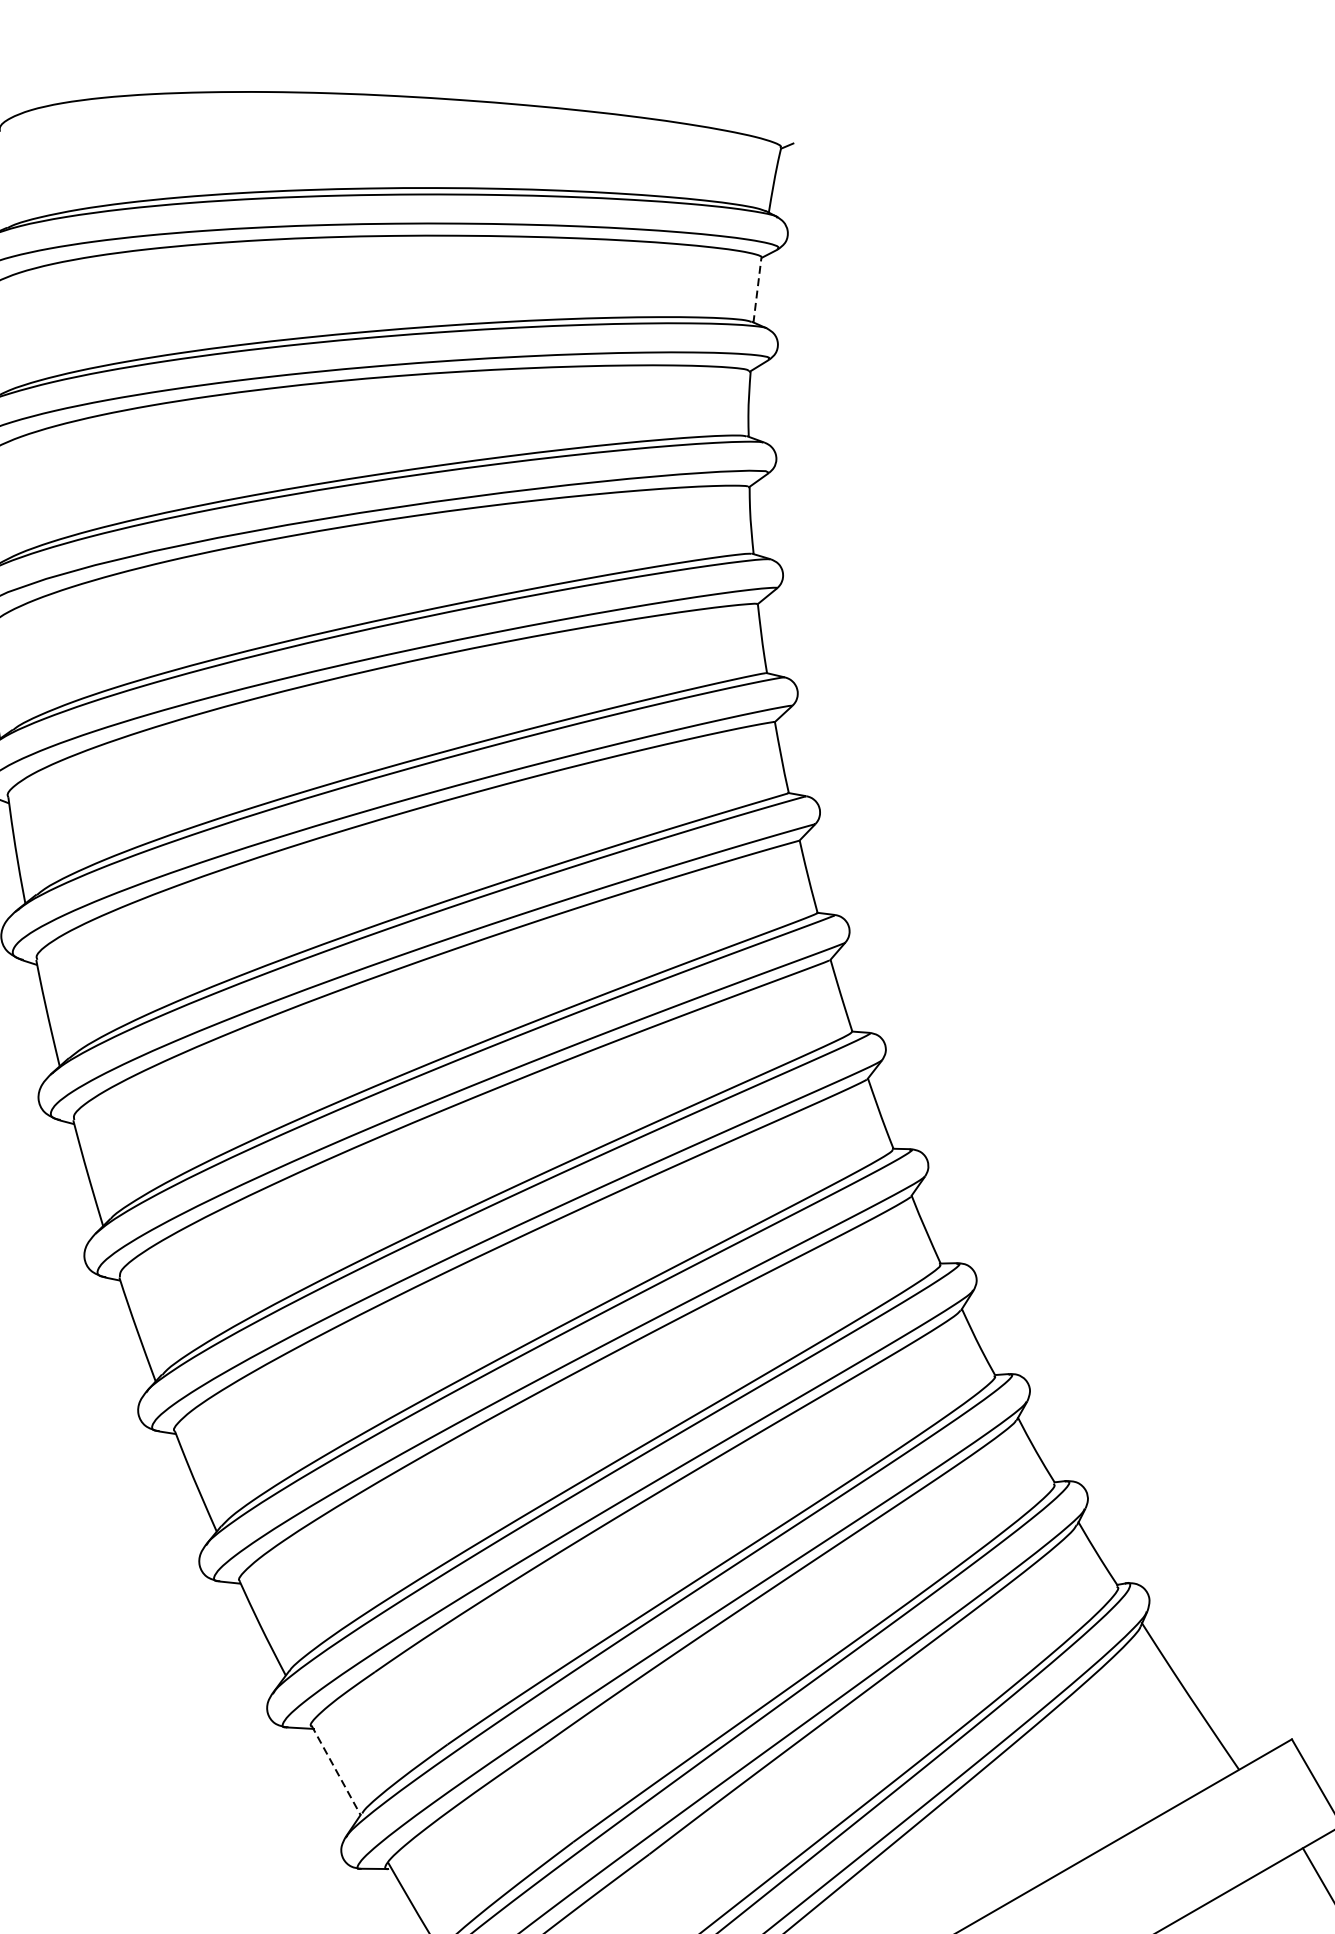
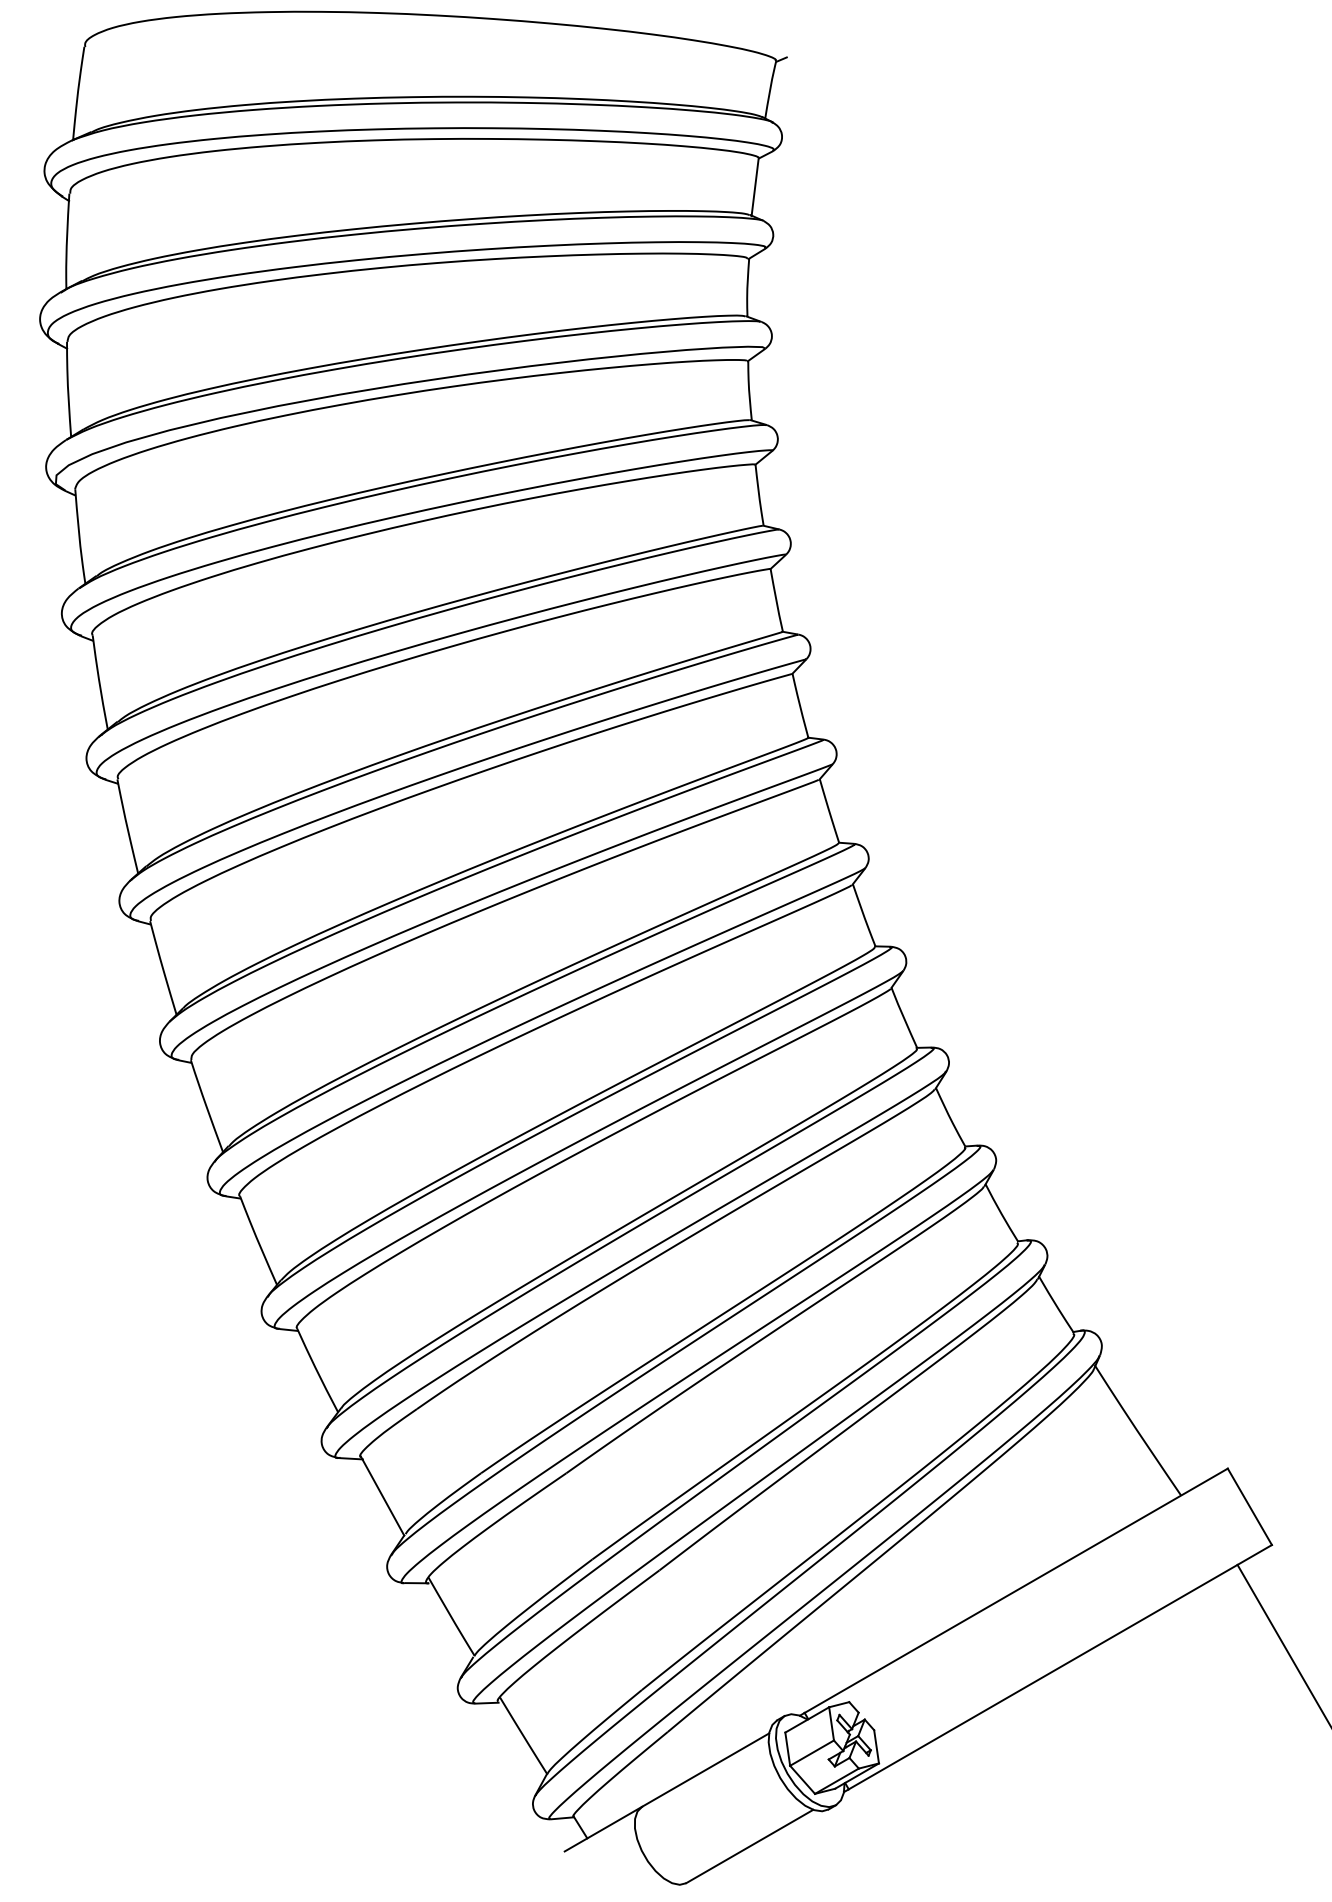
line: (757, 289) -> (755, 186), dashed -> solid
line: (336, 1770) -> (382, 1496), dashed -> solid

